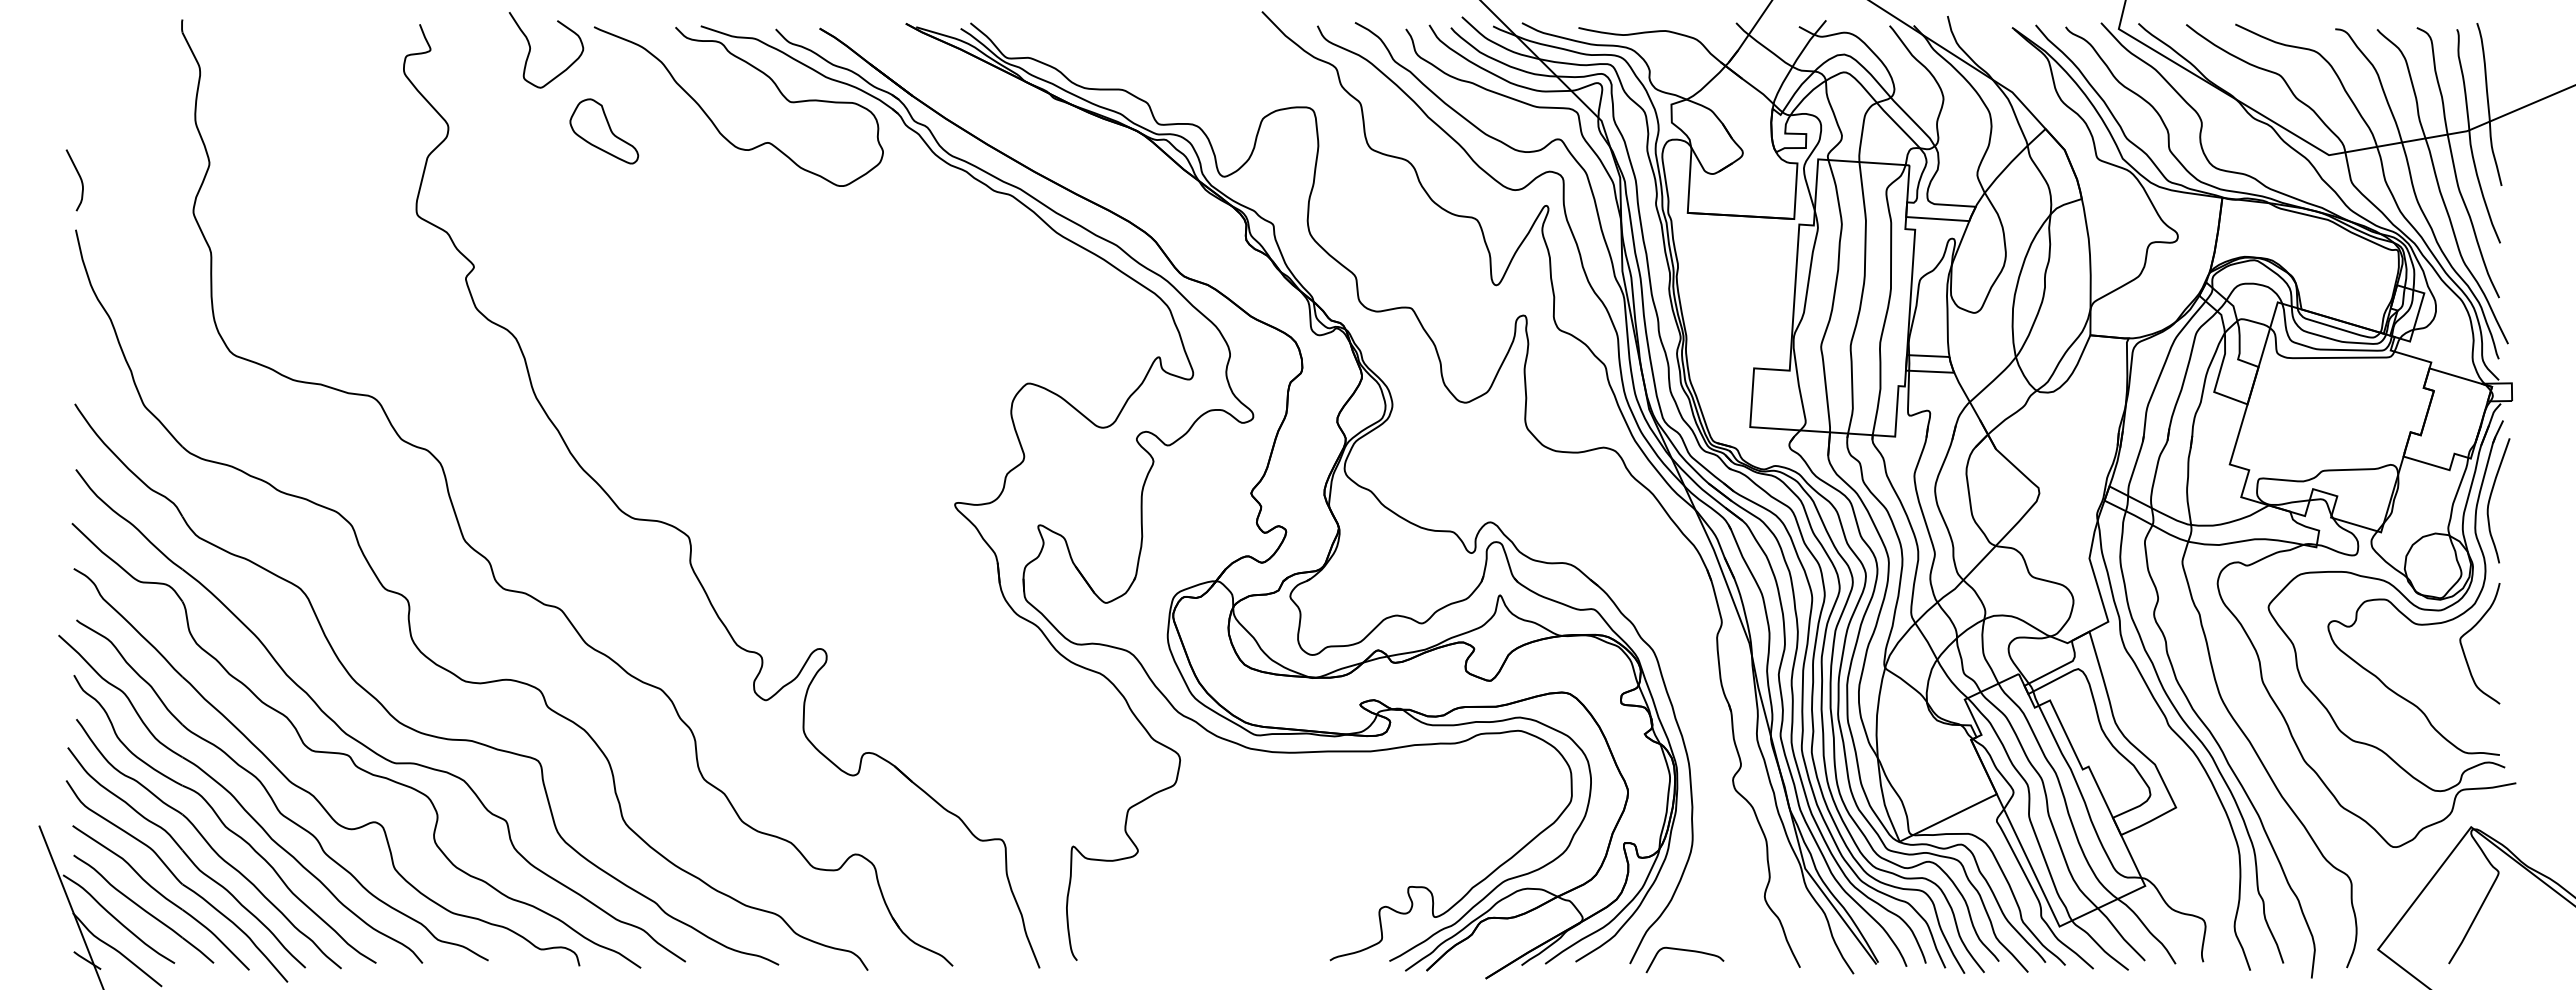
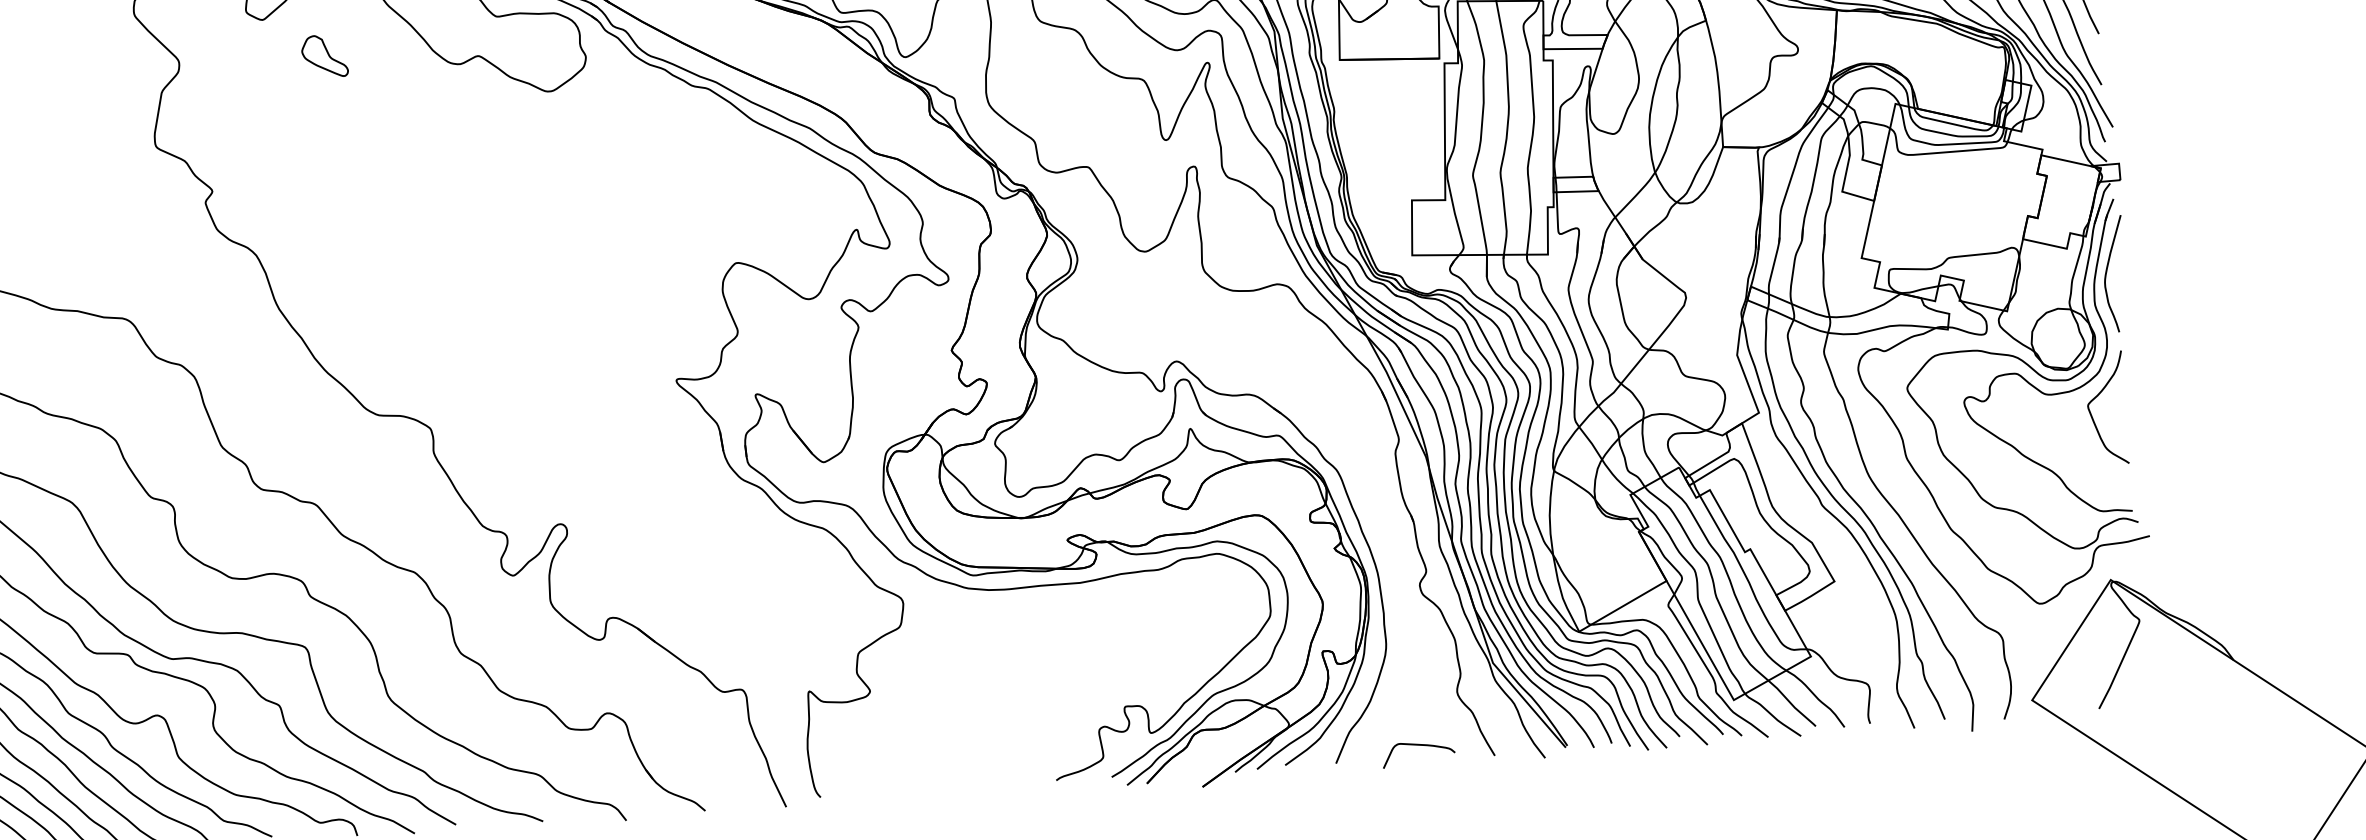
part: (604, 131) -> (324, 56), size x0.7
curve: (1685, 951) -> (1418, 746), moved

